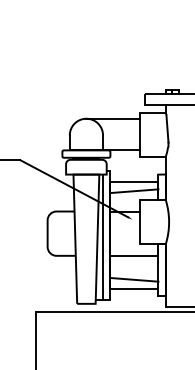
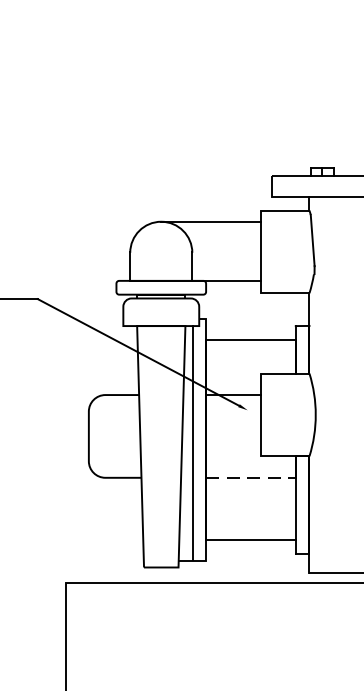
line: (134, 191) -> (251, 357), removed
line: (134, 255) -> (251, 477), solid -> dashed
line: (134, 279) -> (251, 522), removed

